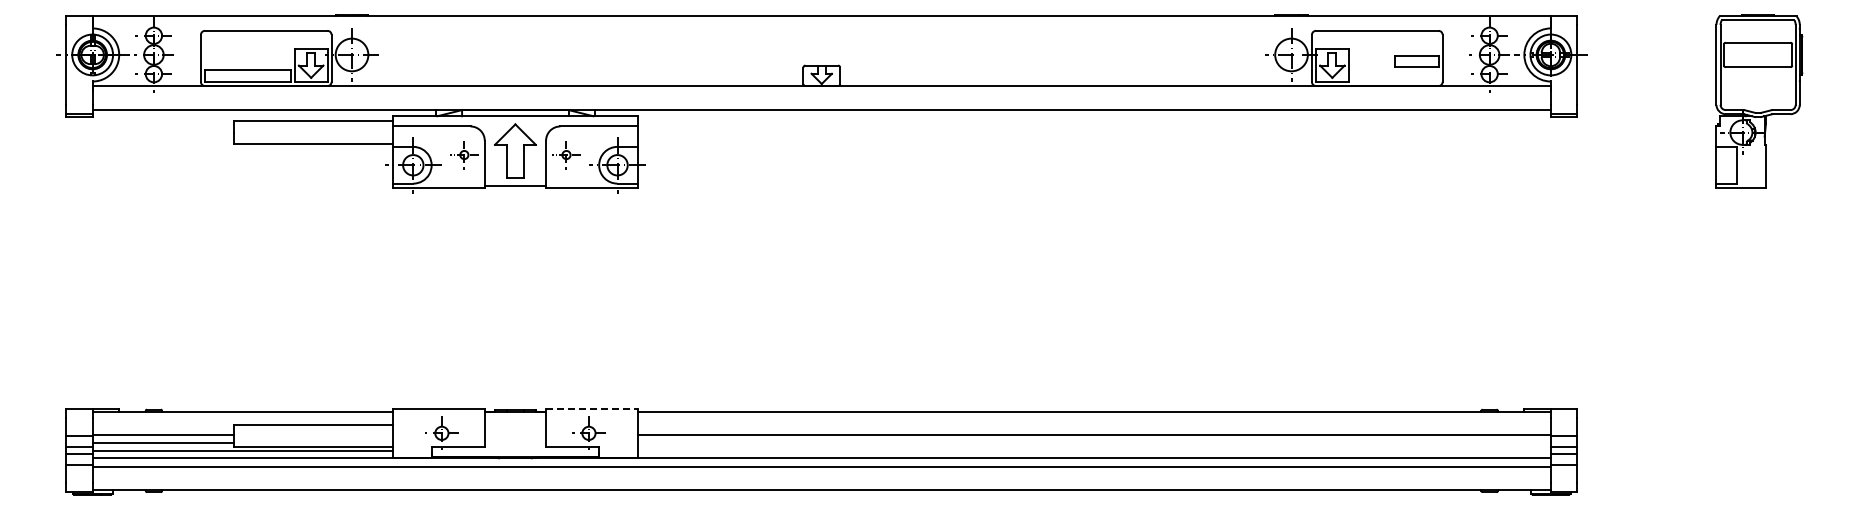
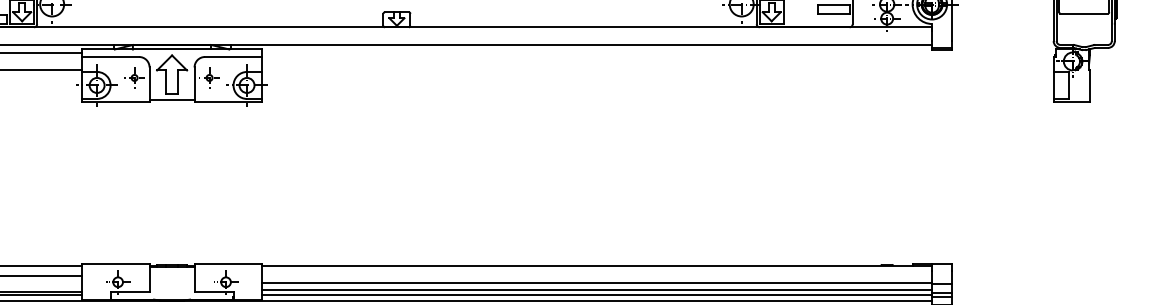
line: (592, 408) -> (228, 264), dashed -> solid
line: (1093, 443) -> (596, 289), added
line: (1093, 450) -> (596, 294), added

